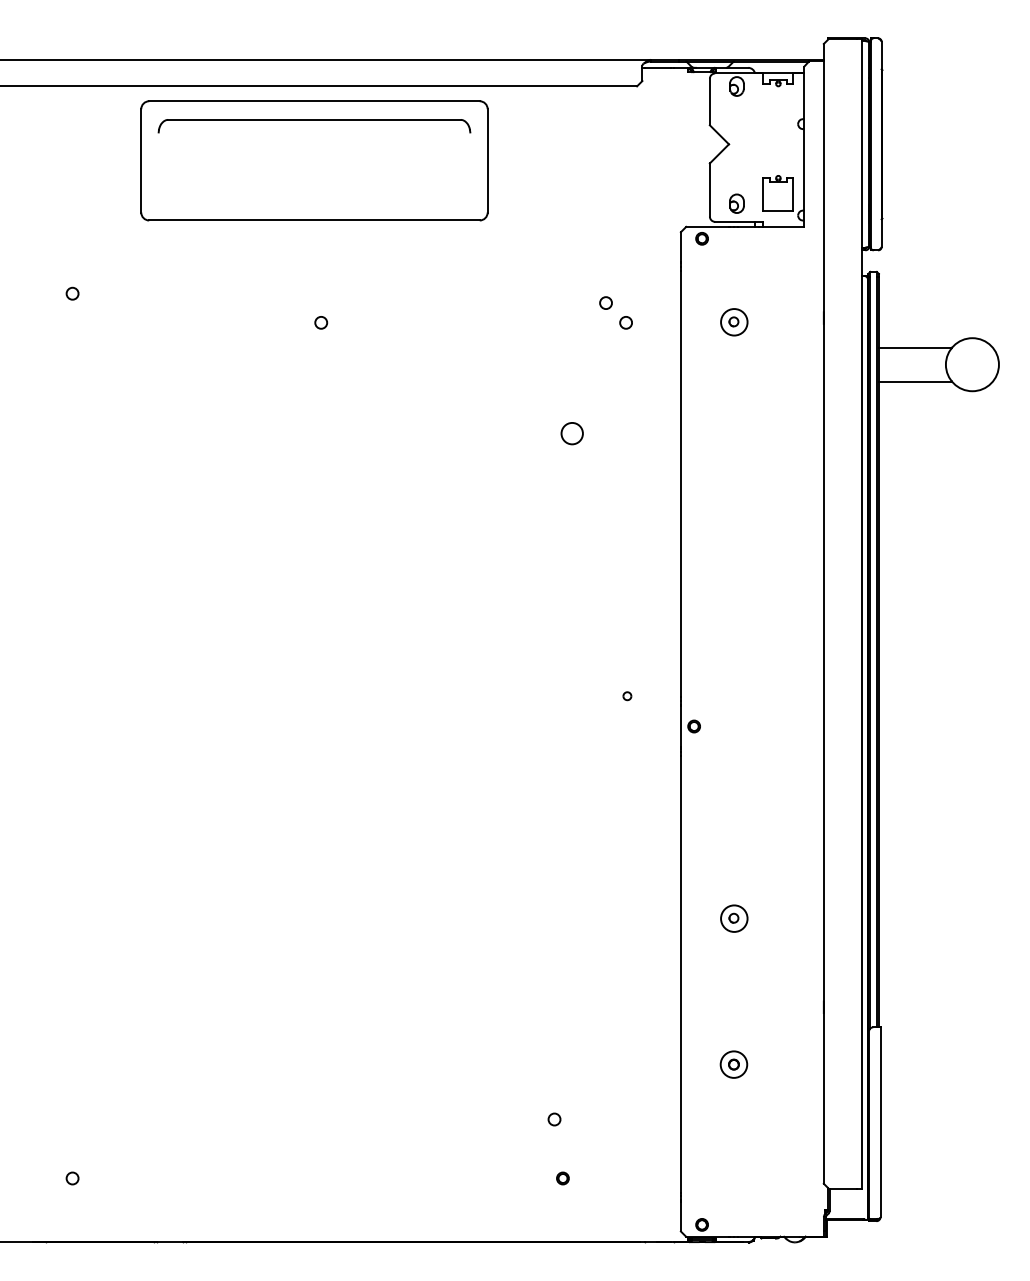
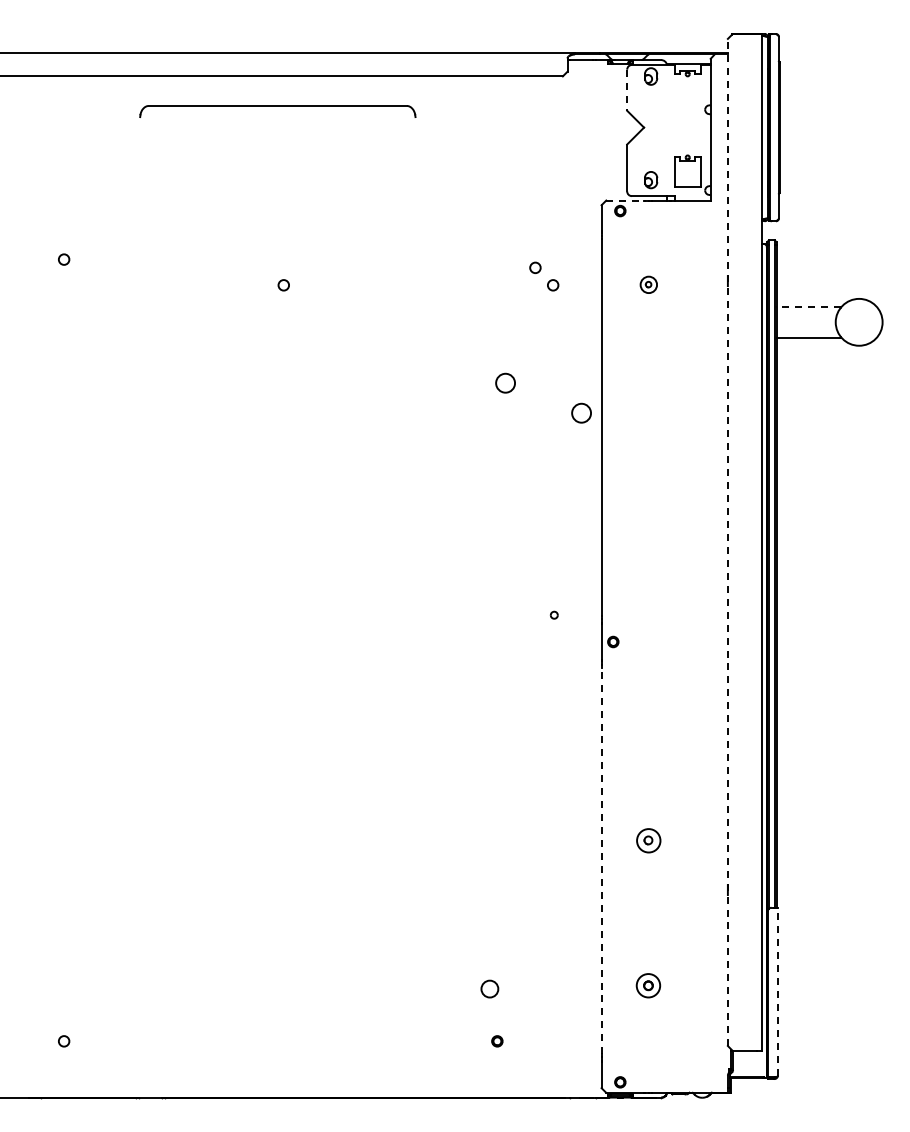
line: (710, 102) -> (627, 90), solid -> dashed
part: (314, 160) -> (277, 141), removed
line: (707, 226) -> (625, 200), solid -> dashed
part: (734, 321) -> (648, 284), size x0.7
line: (915, 347) -> (808, 307), solid -> dashed
circle: (658, 466) -> (581, 412), added
line: (823, 613) -> (727, 542), solid -> dashed
part: (734, 918) -> (648, 840), moved
line: (680, 973) -> (601, 860), solid -> dashed
part: (734, 1064) -> (648, 985), moved
circle: (554, 1119) -> (489, 989), size x1.6
line: (880, 1122) -> (777, 991), solid -> dashed

